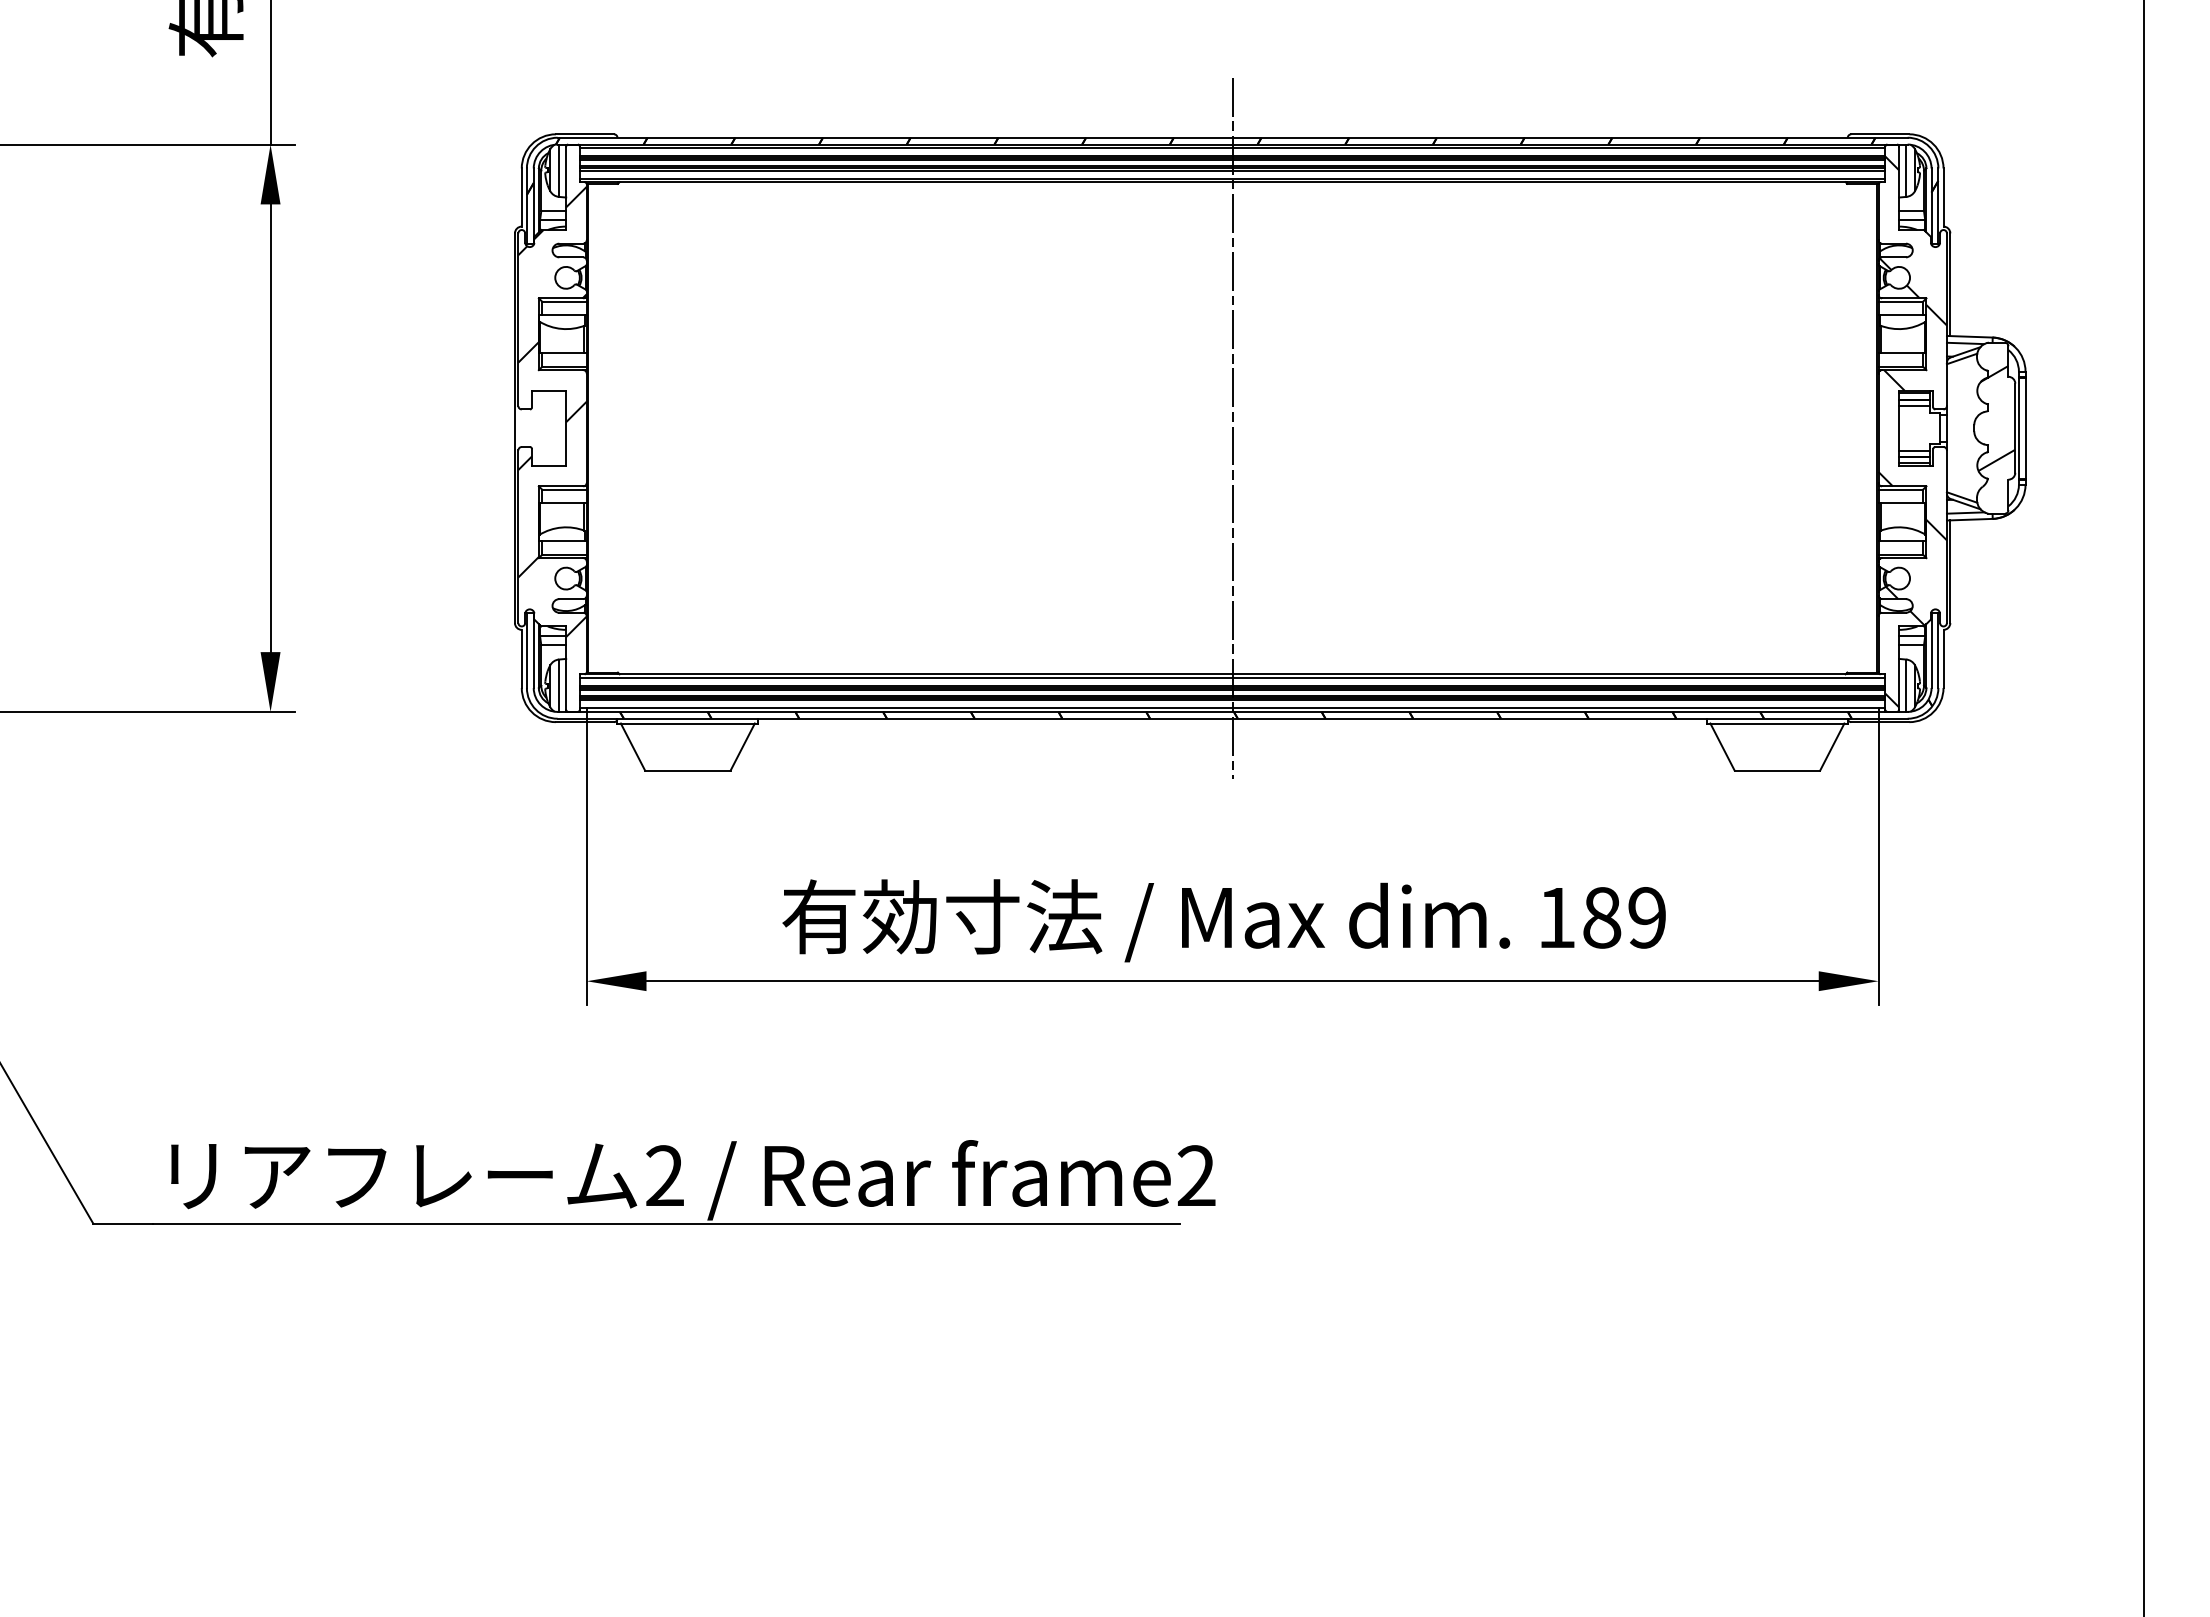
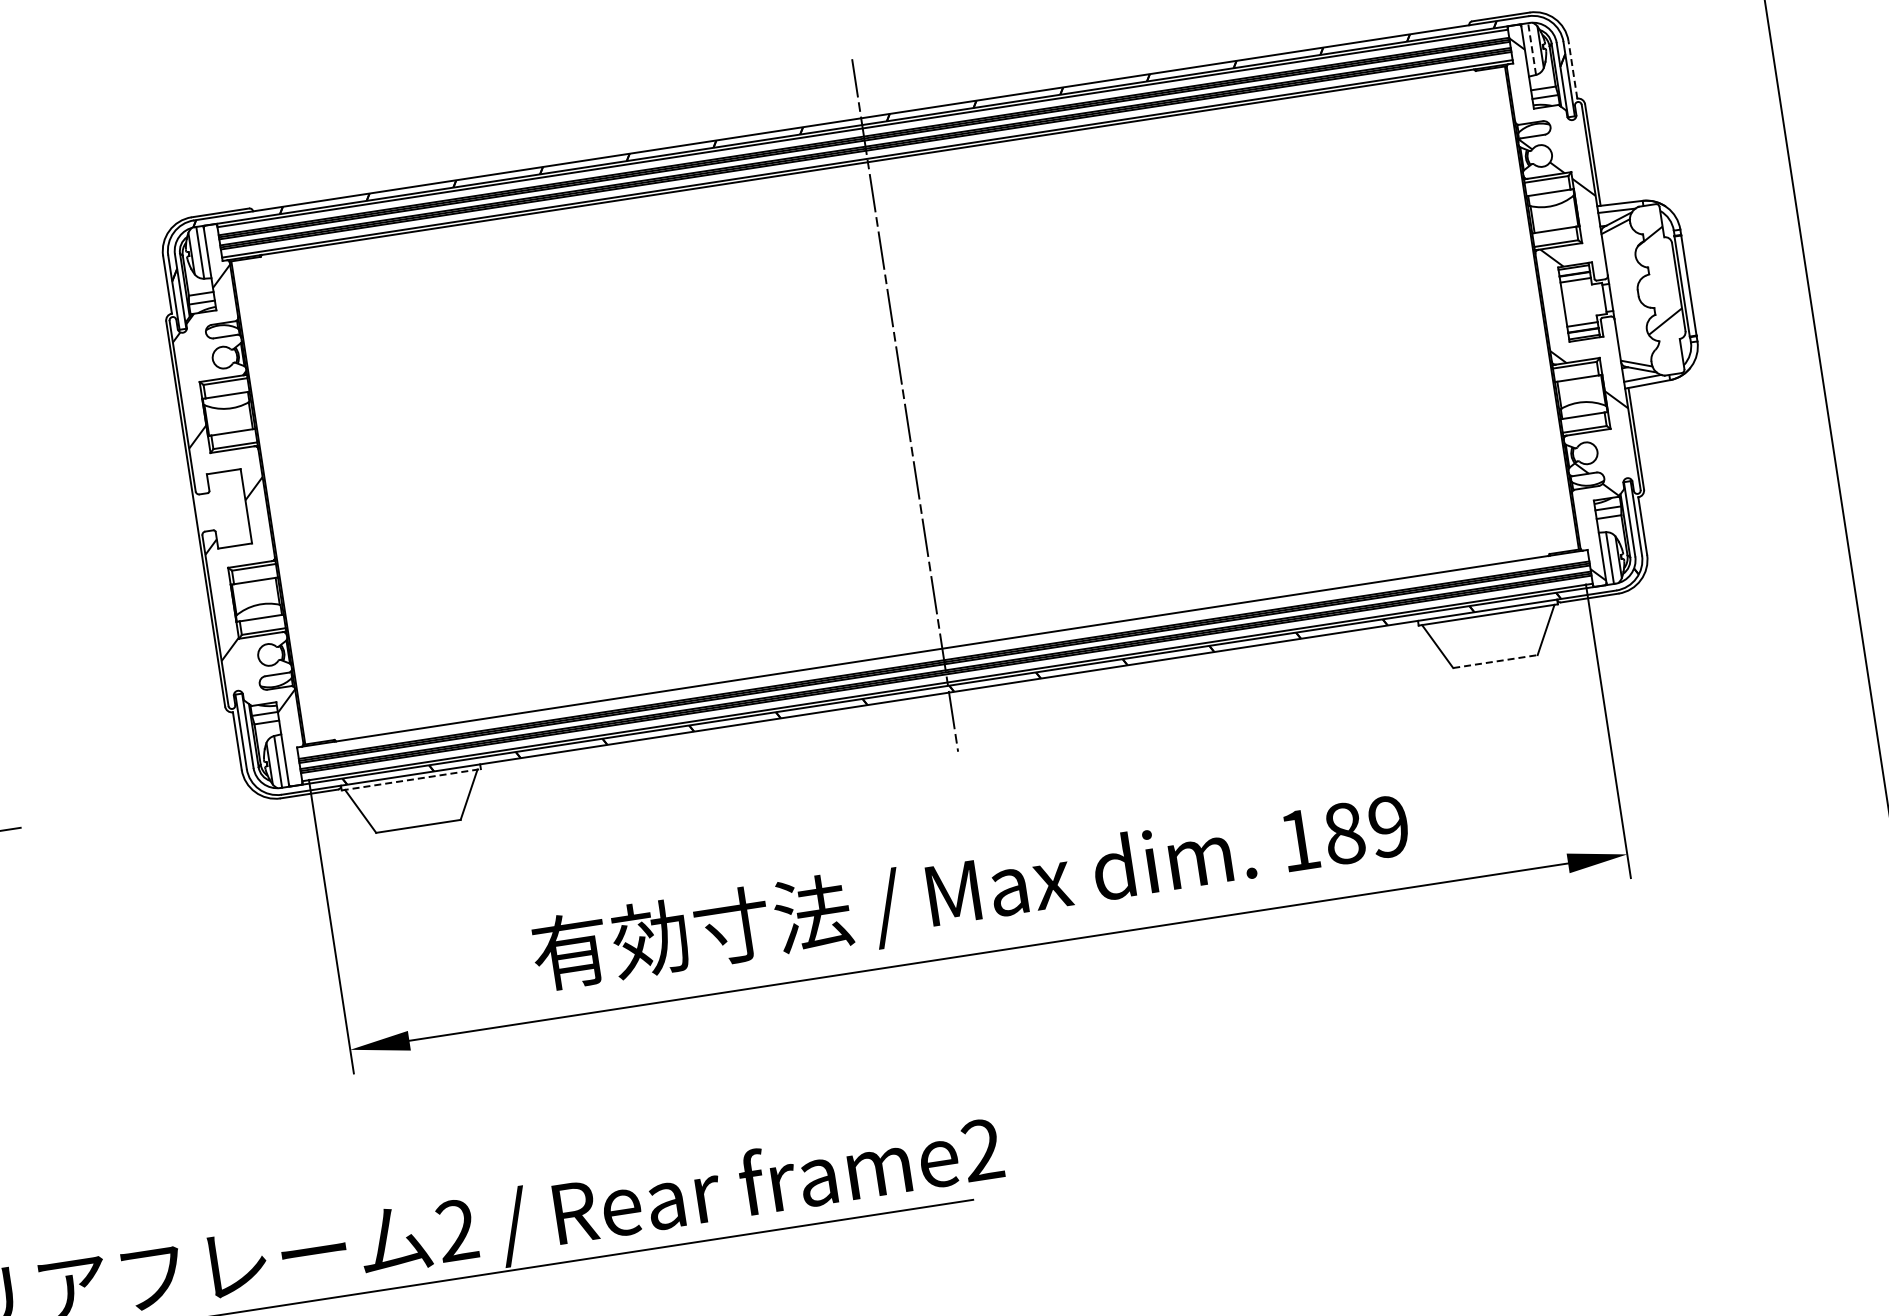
line: (1906, 170) -> (1532, 48), solid -> dashed
line: (1943, 197) -> (1572, 69), solid -> dashed
line: (1232, 677) -> (942, 651), removed
line: (688, 723) -> (411, 779), solid -> dashed
line: (1777, 770) -> (1495, 661), solid -> dashed

